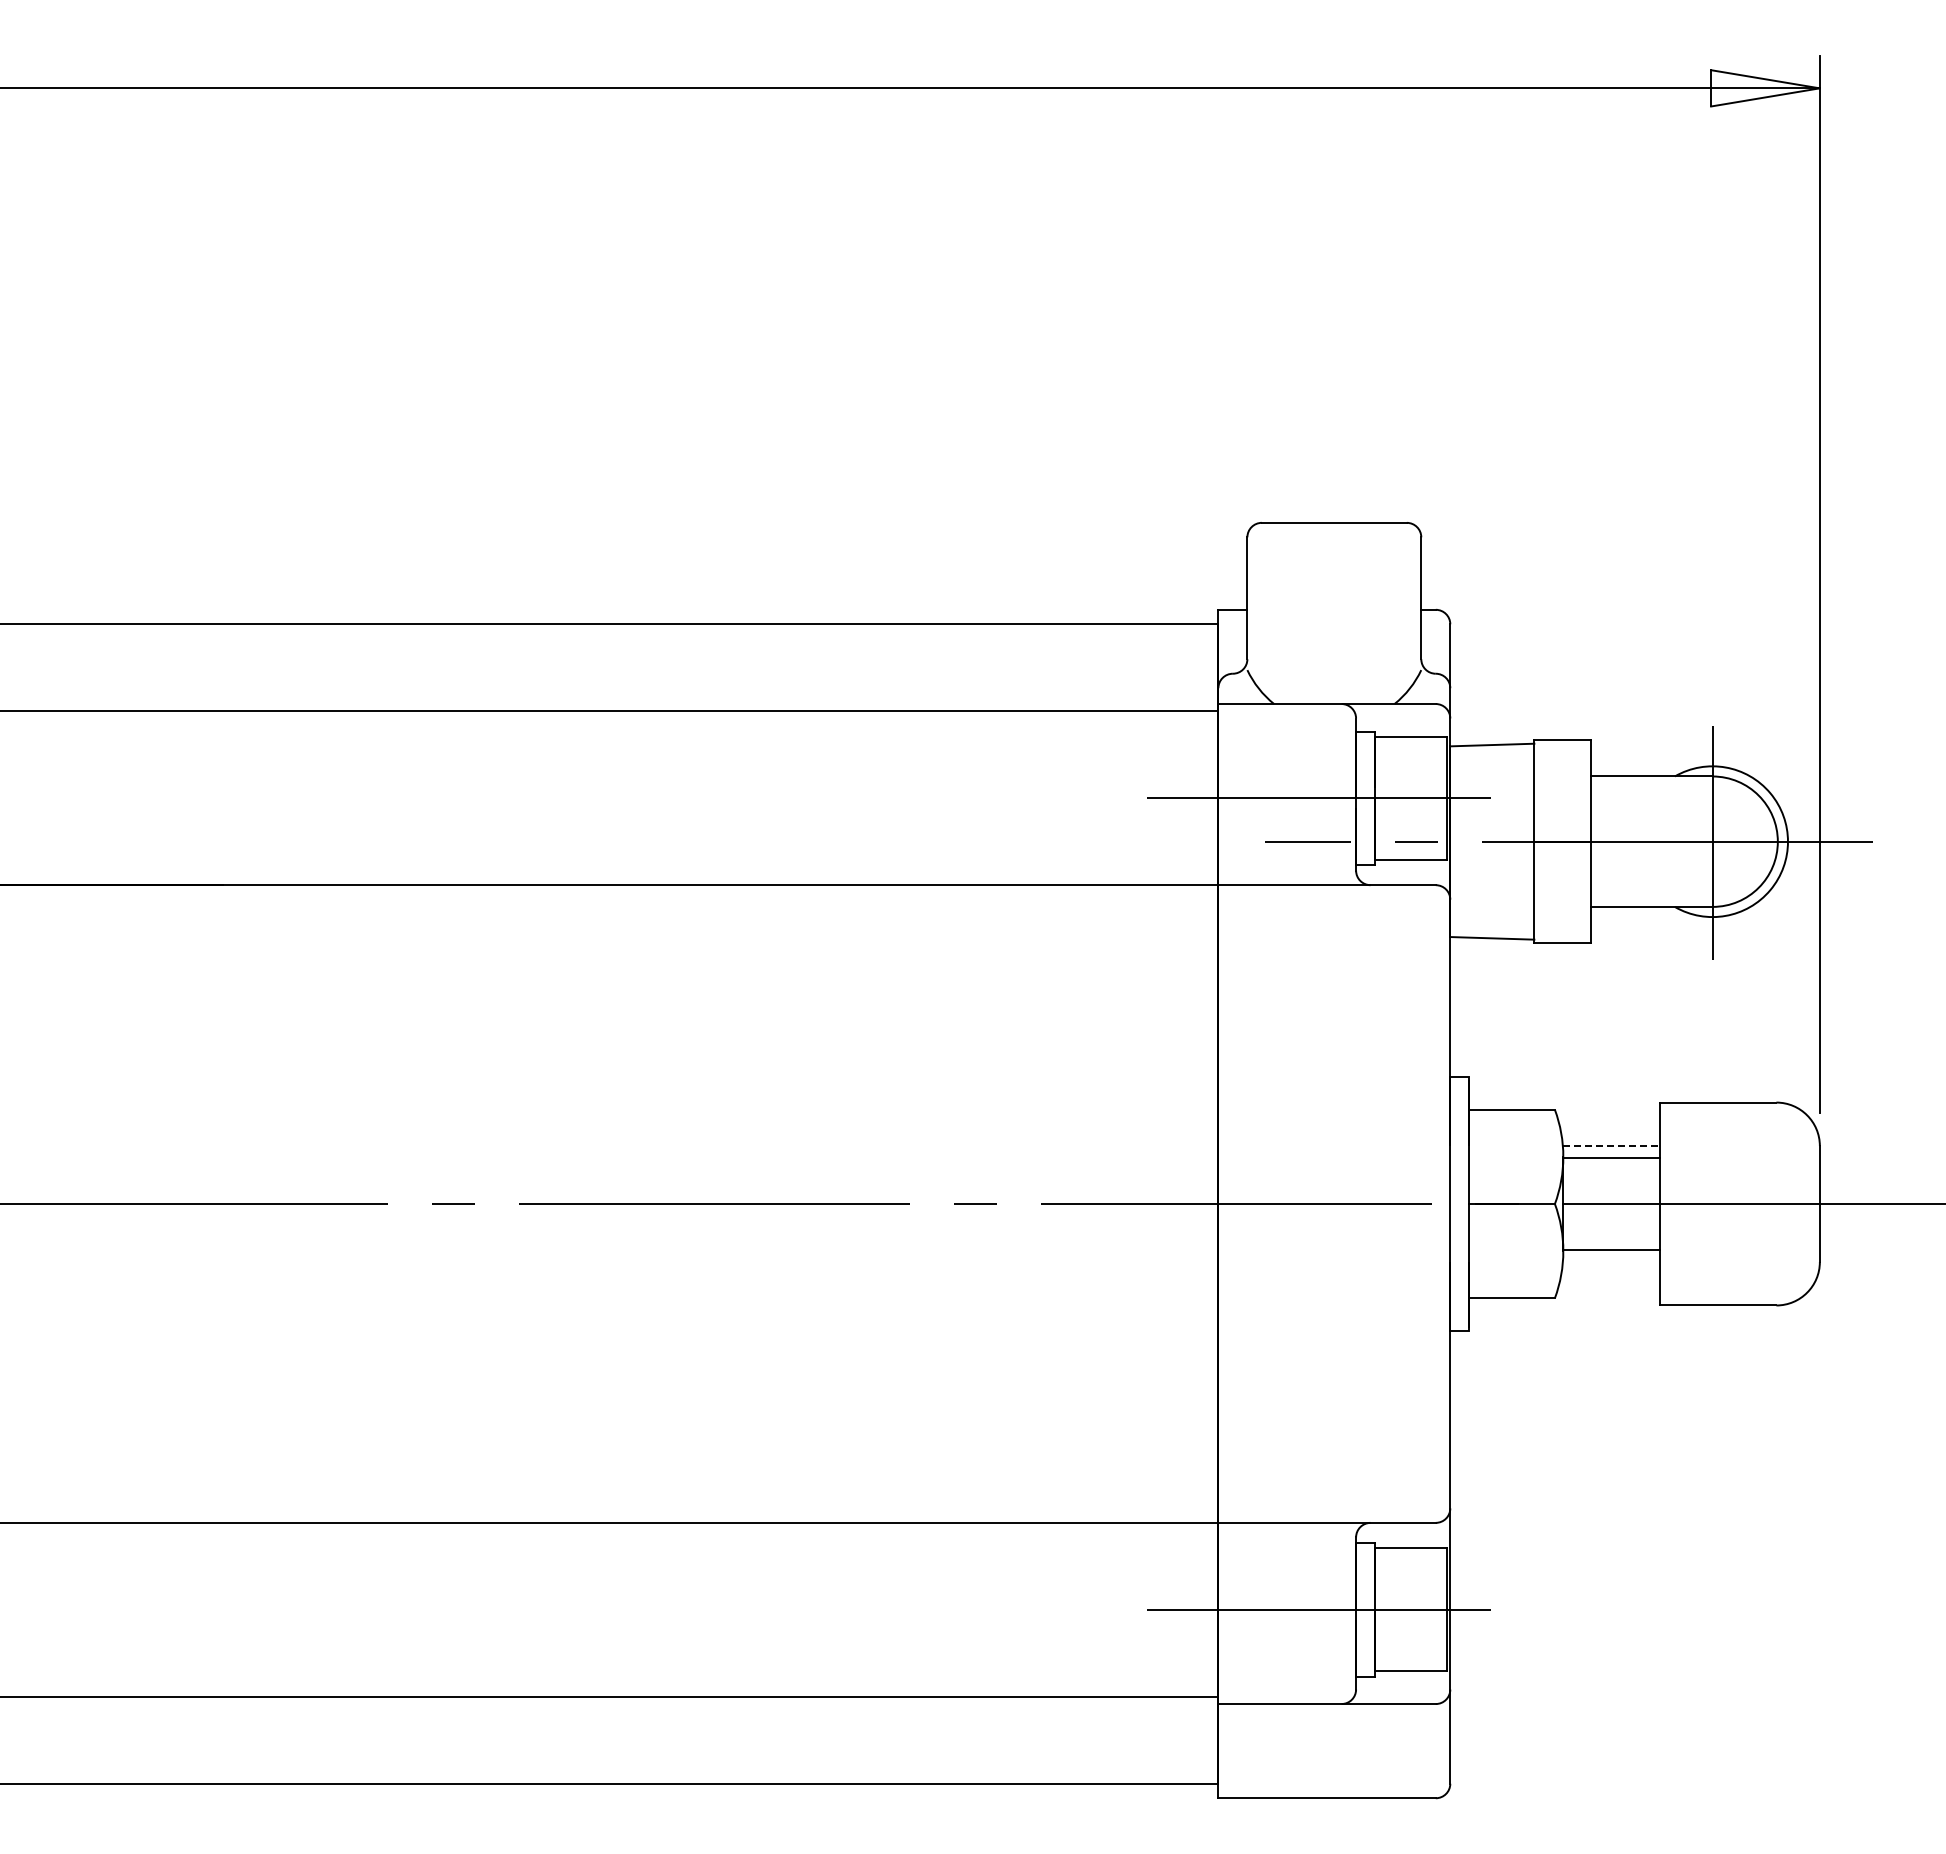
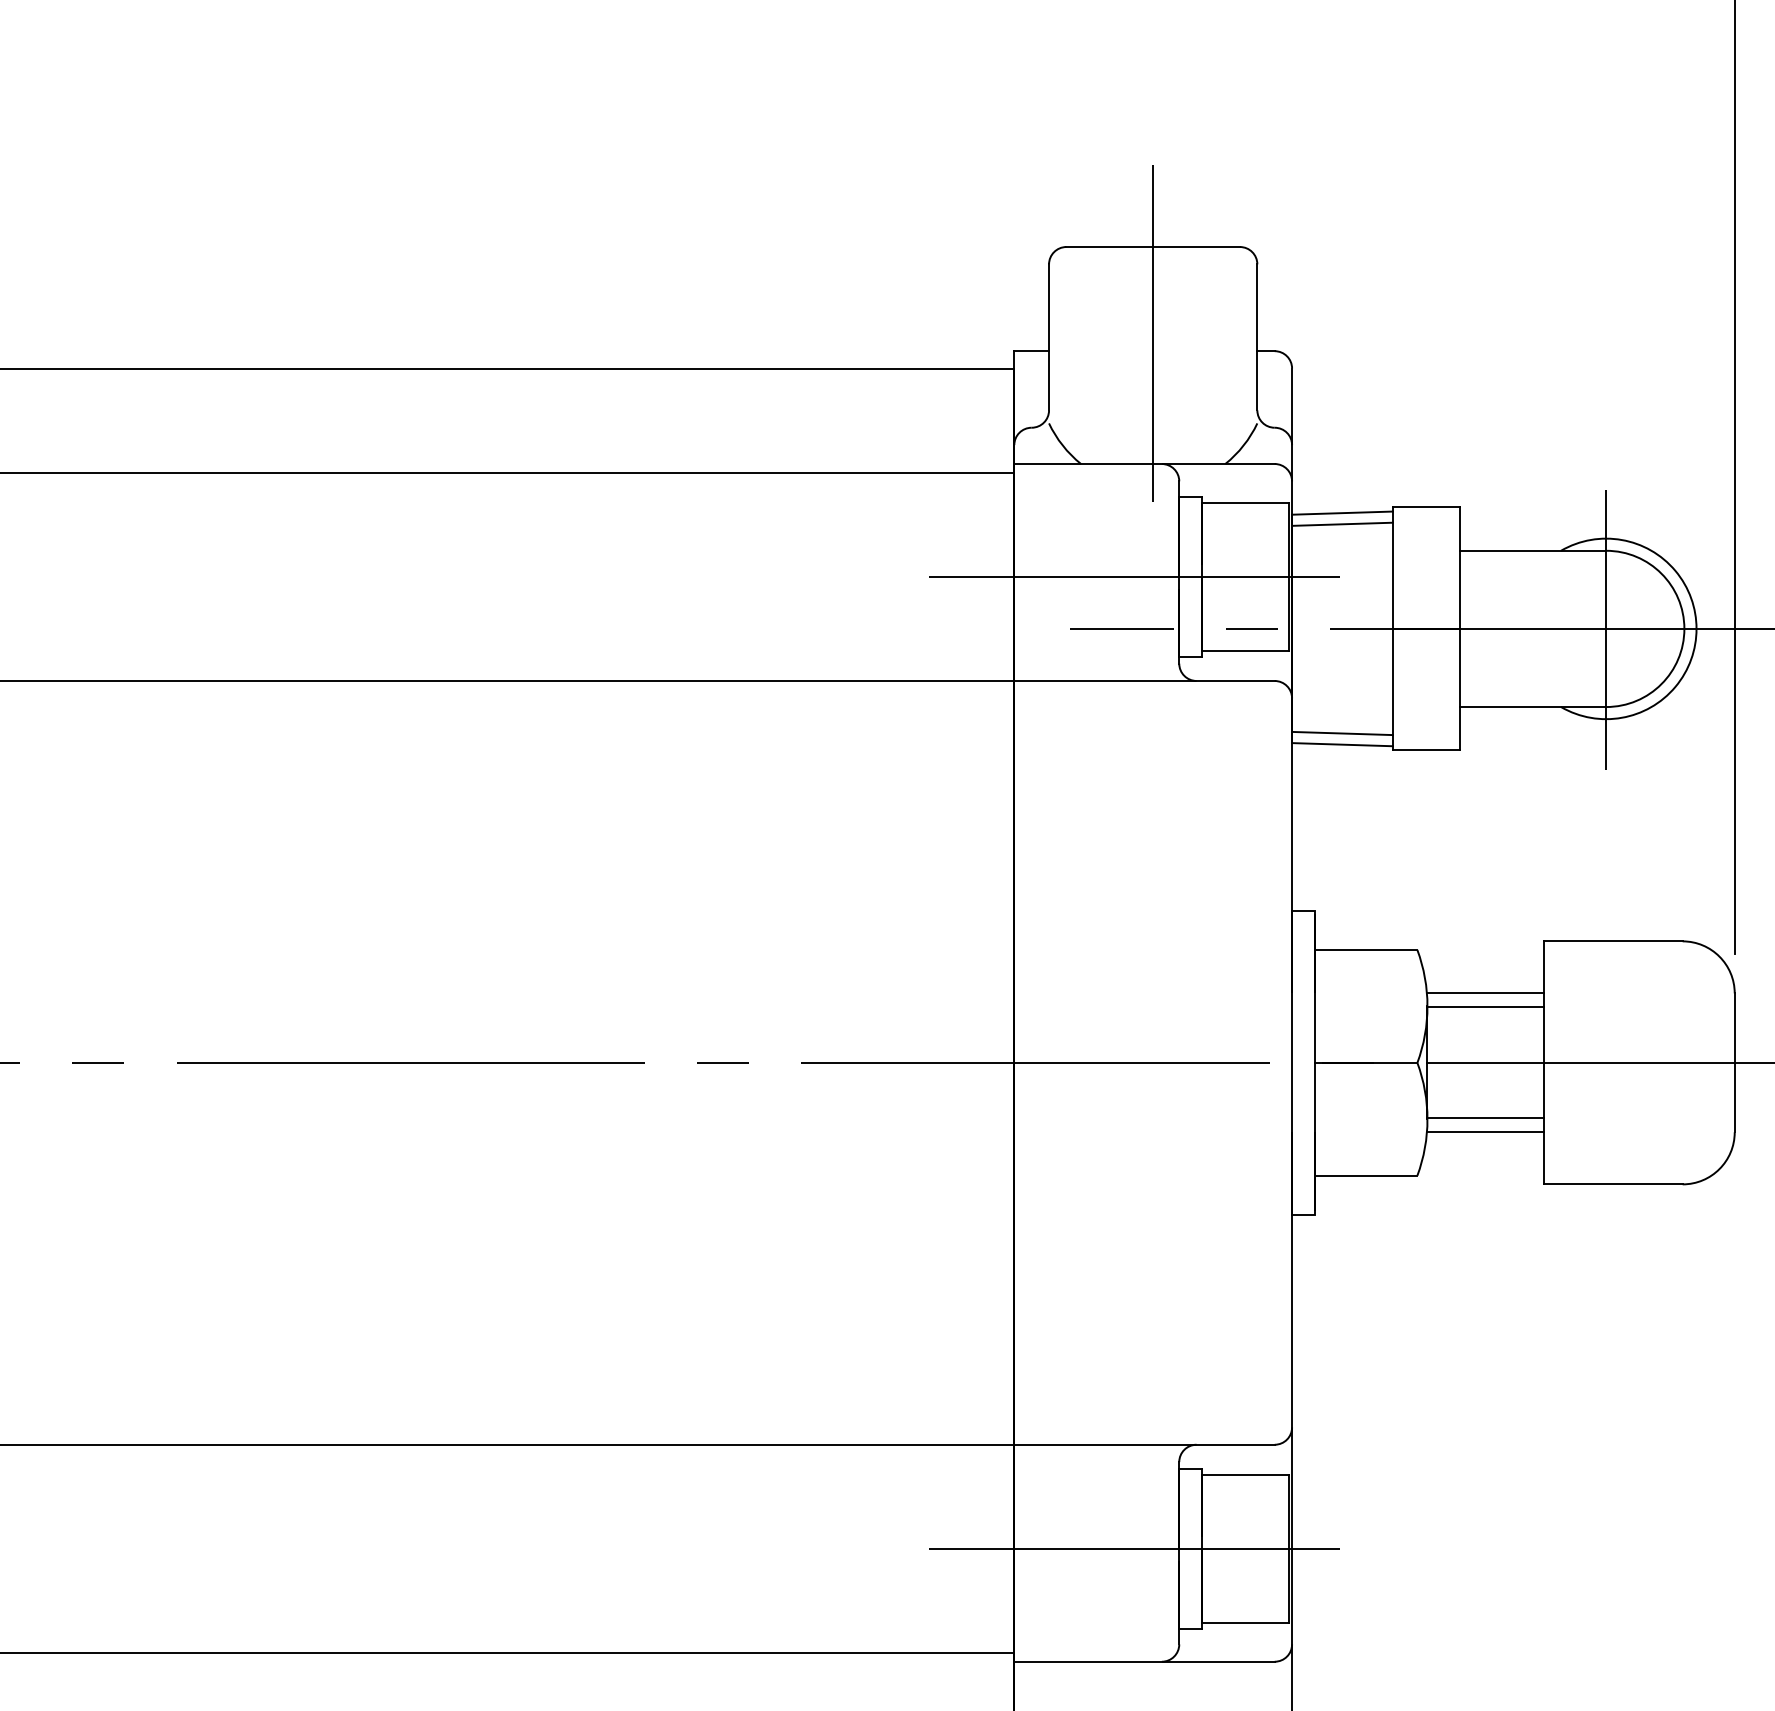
line: (1334, 595) -> (1153, 334), added
line: (1492, 754) -> (1342, 524), added
line: (1492, 928) -> (1342, 732), added
line: (1611, 1146) -> (1485, 993), dashed -> solid
line: (1611, 1262) -> (1485, 1132), added

